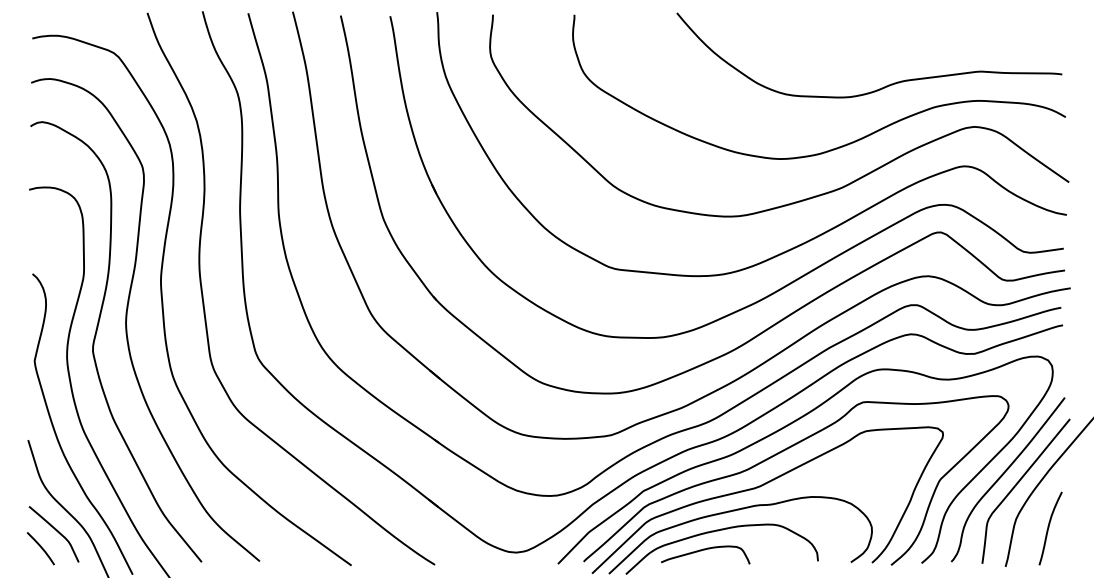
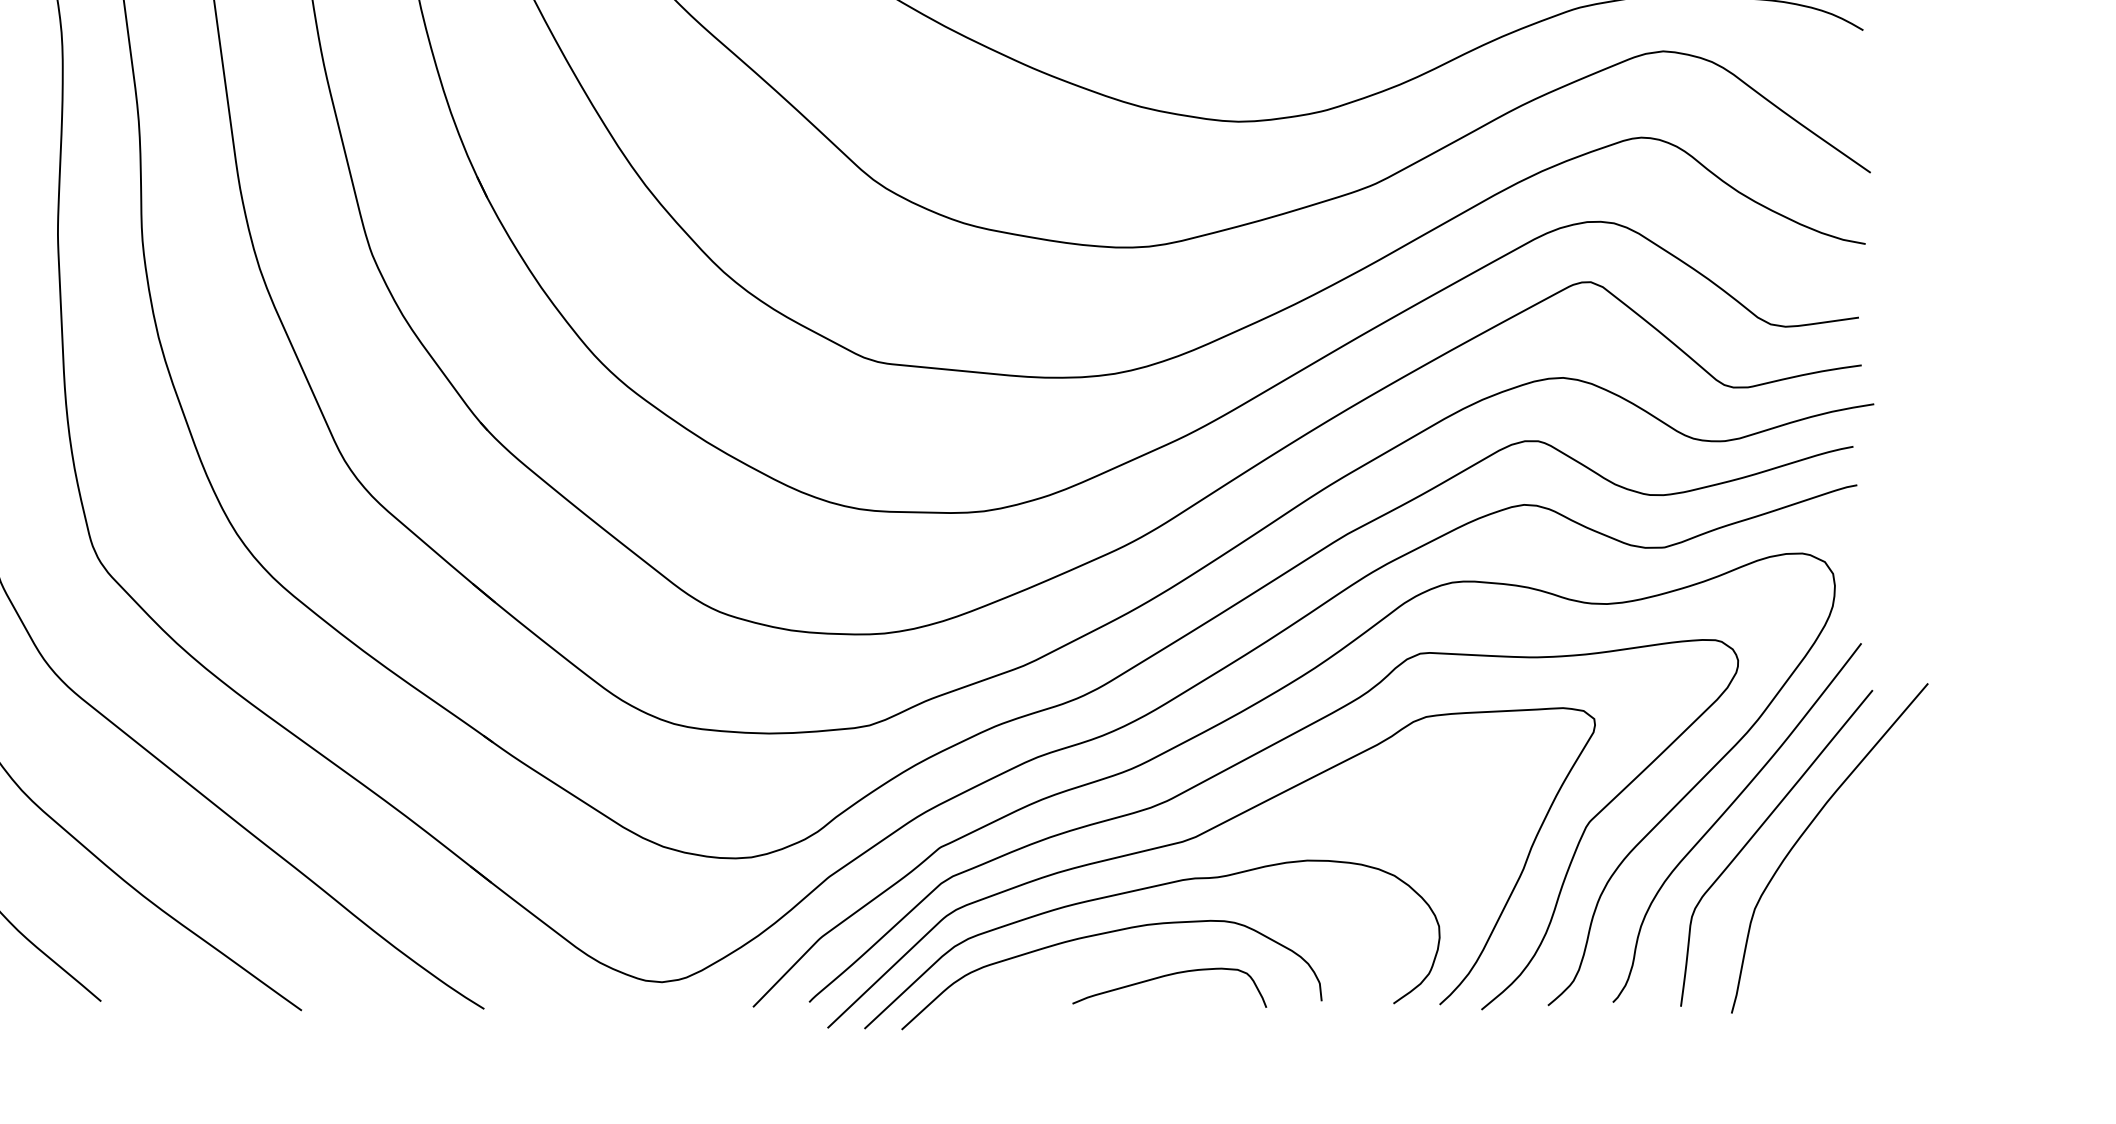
curve: (1049, 527) -> (1827, 927), removed
curve: (705, 550) -> (1169, 977), moved

